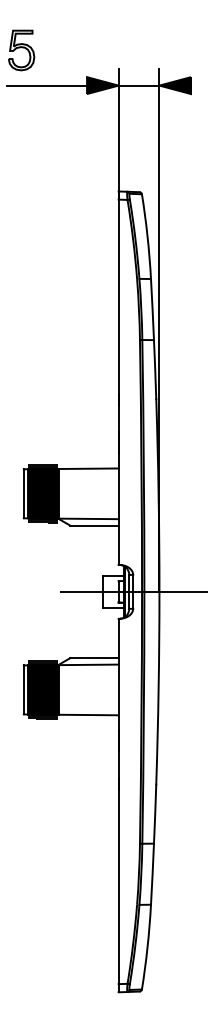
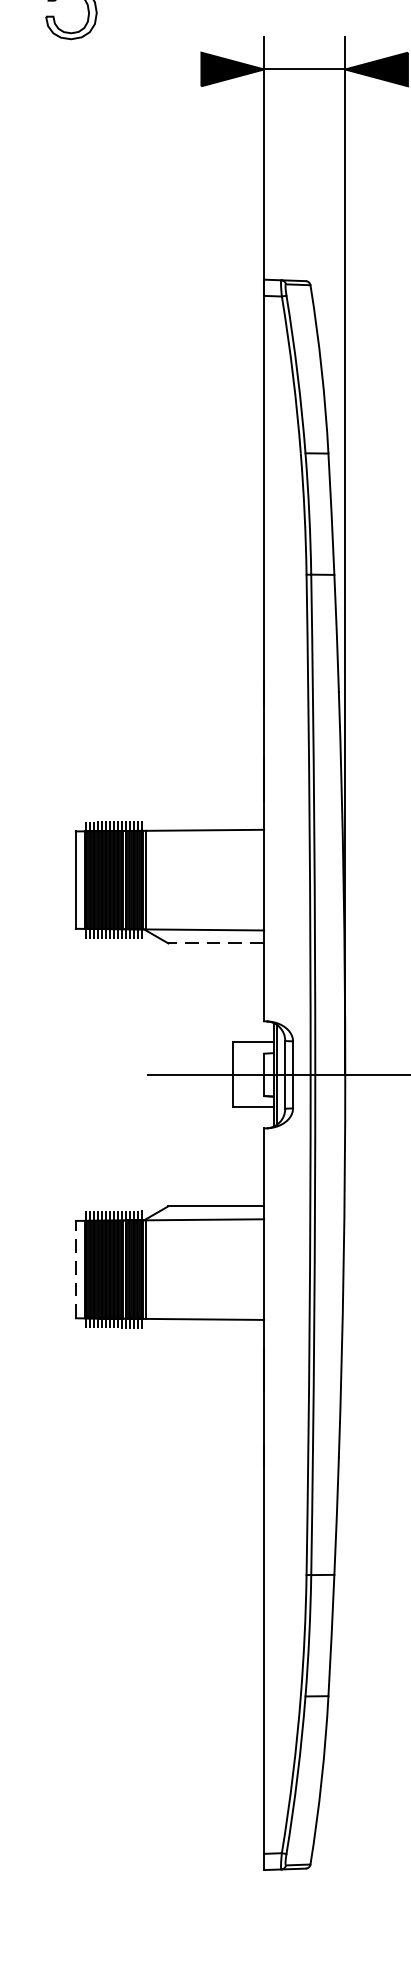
line: (46, 85) -> (120, 69), removed
line: (94, 525) -> (216, 943), solid -> dashed
line: (23, 689) -> (75, 1268), solid -> dashed

